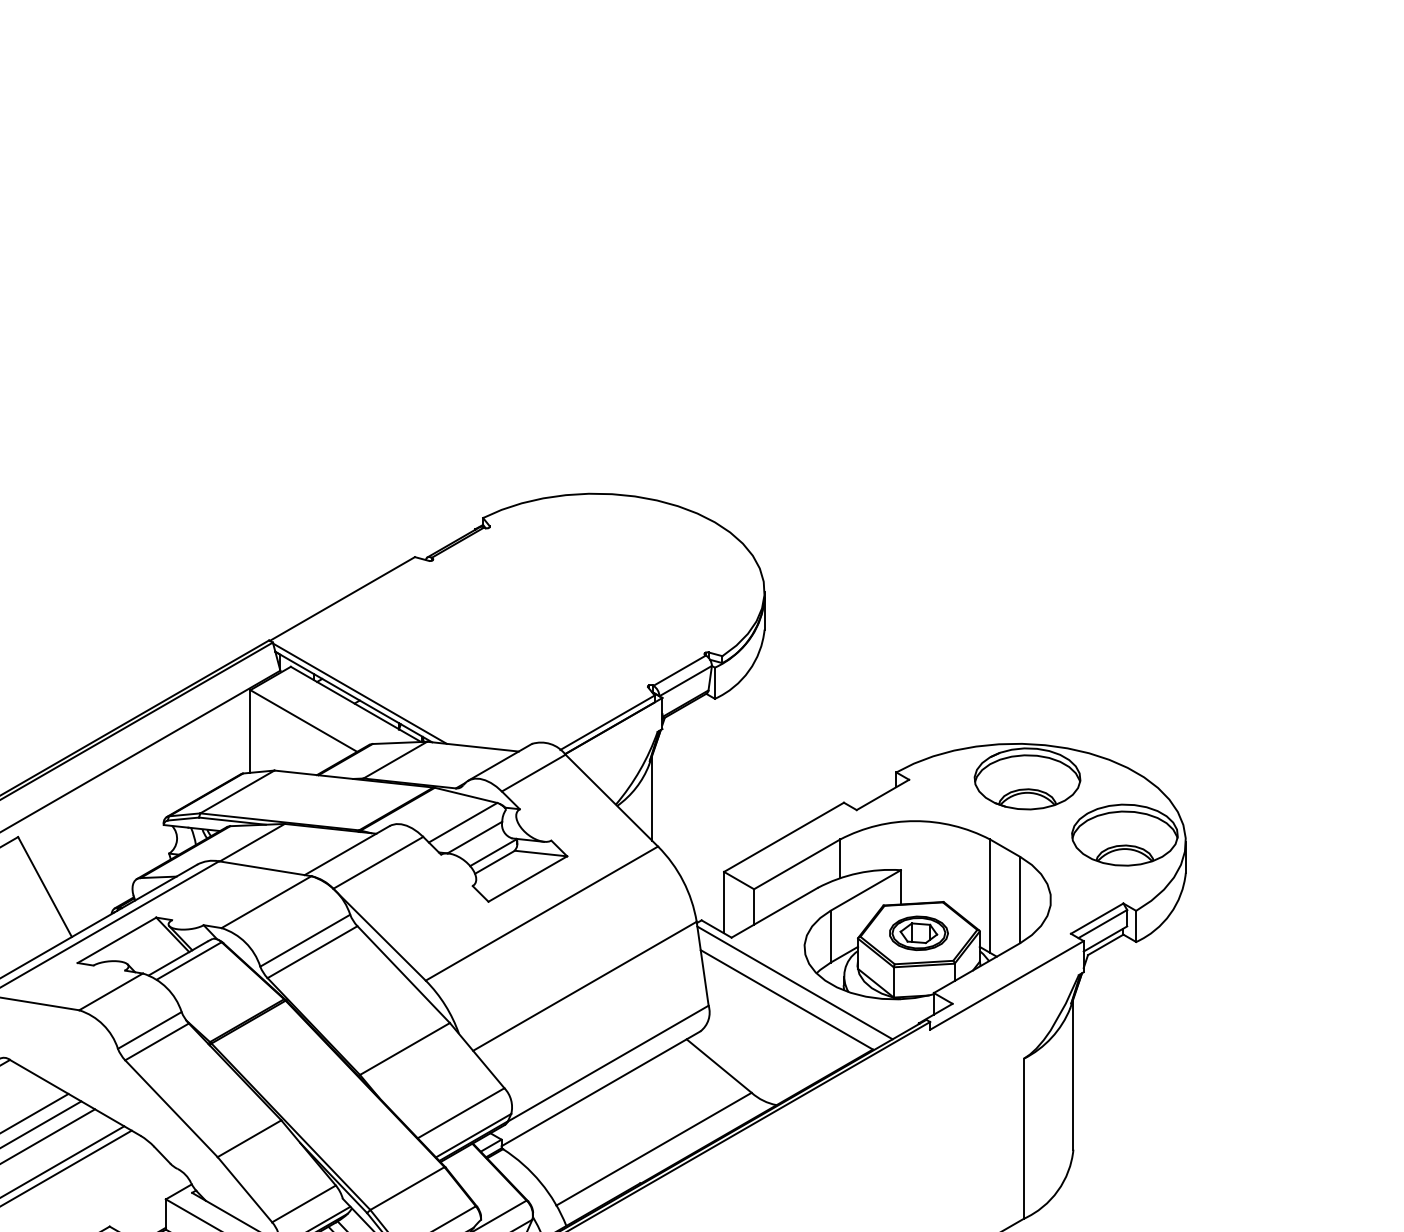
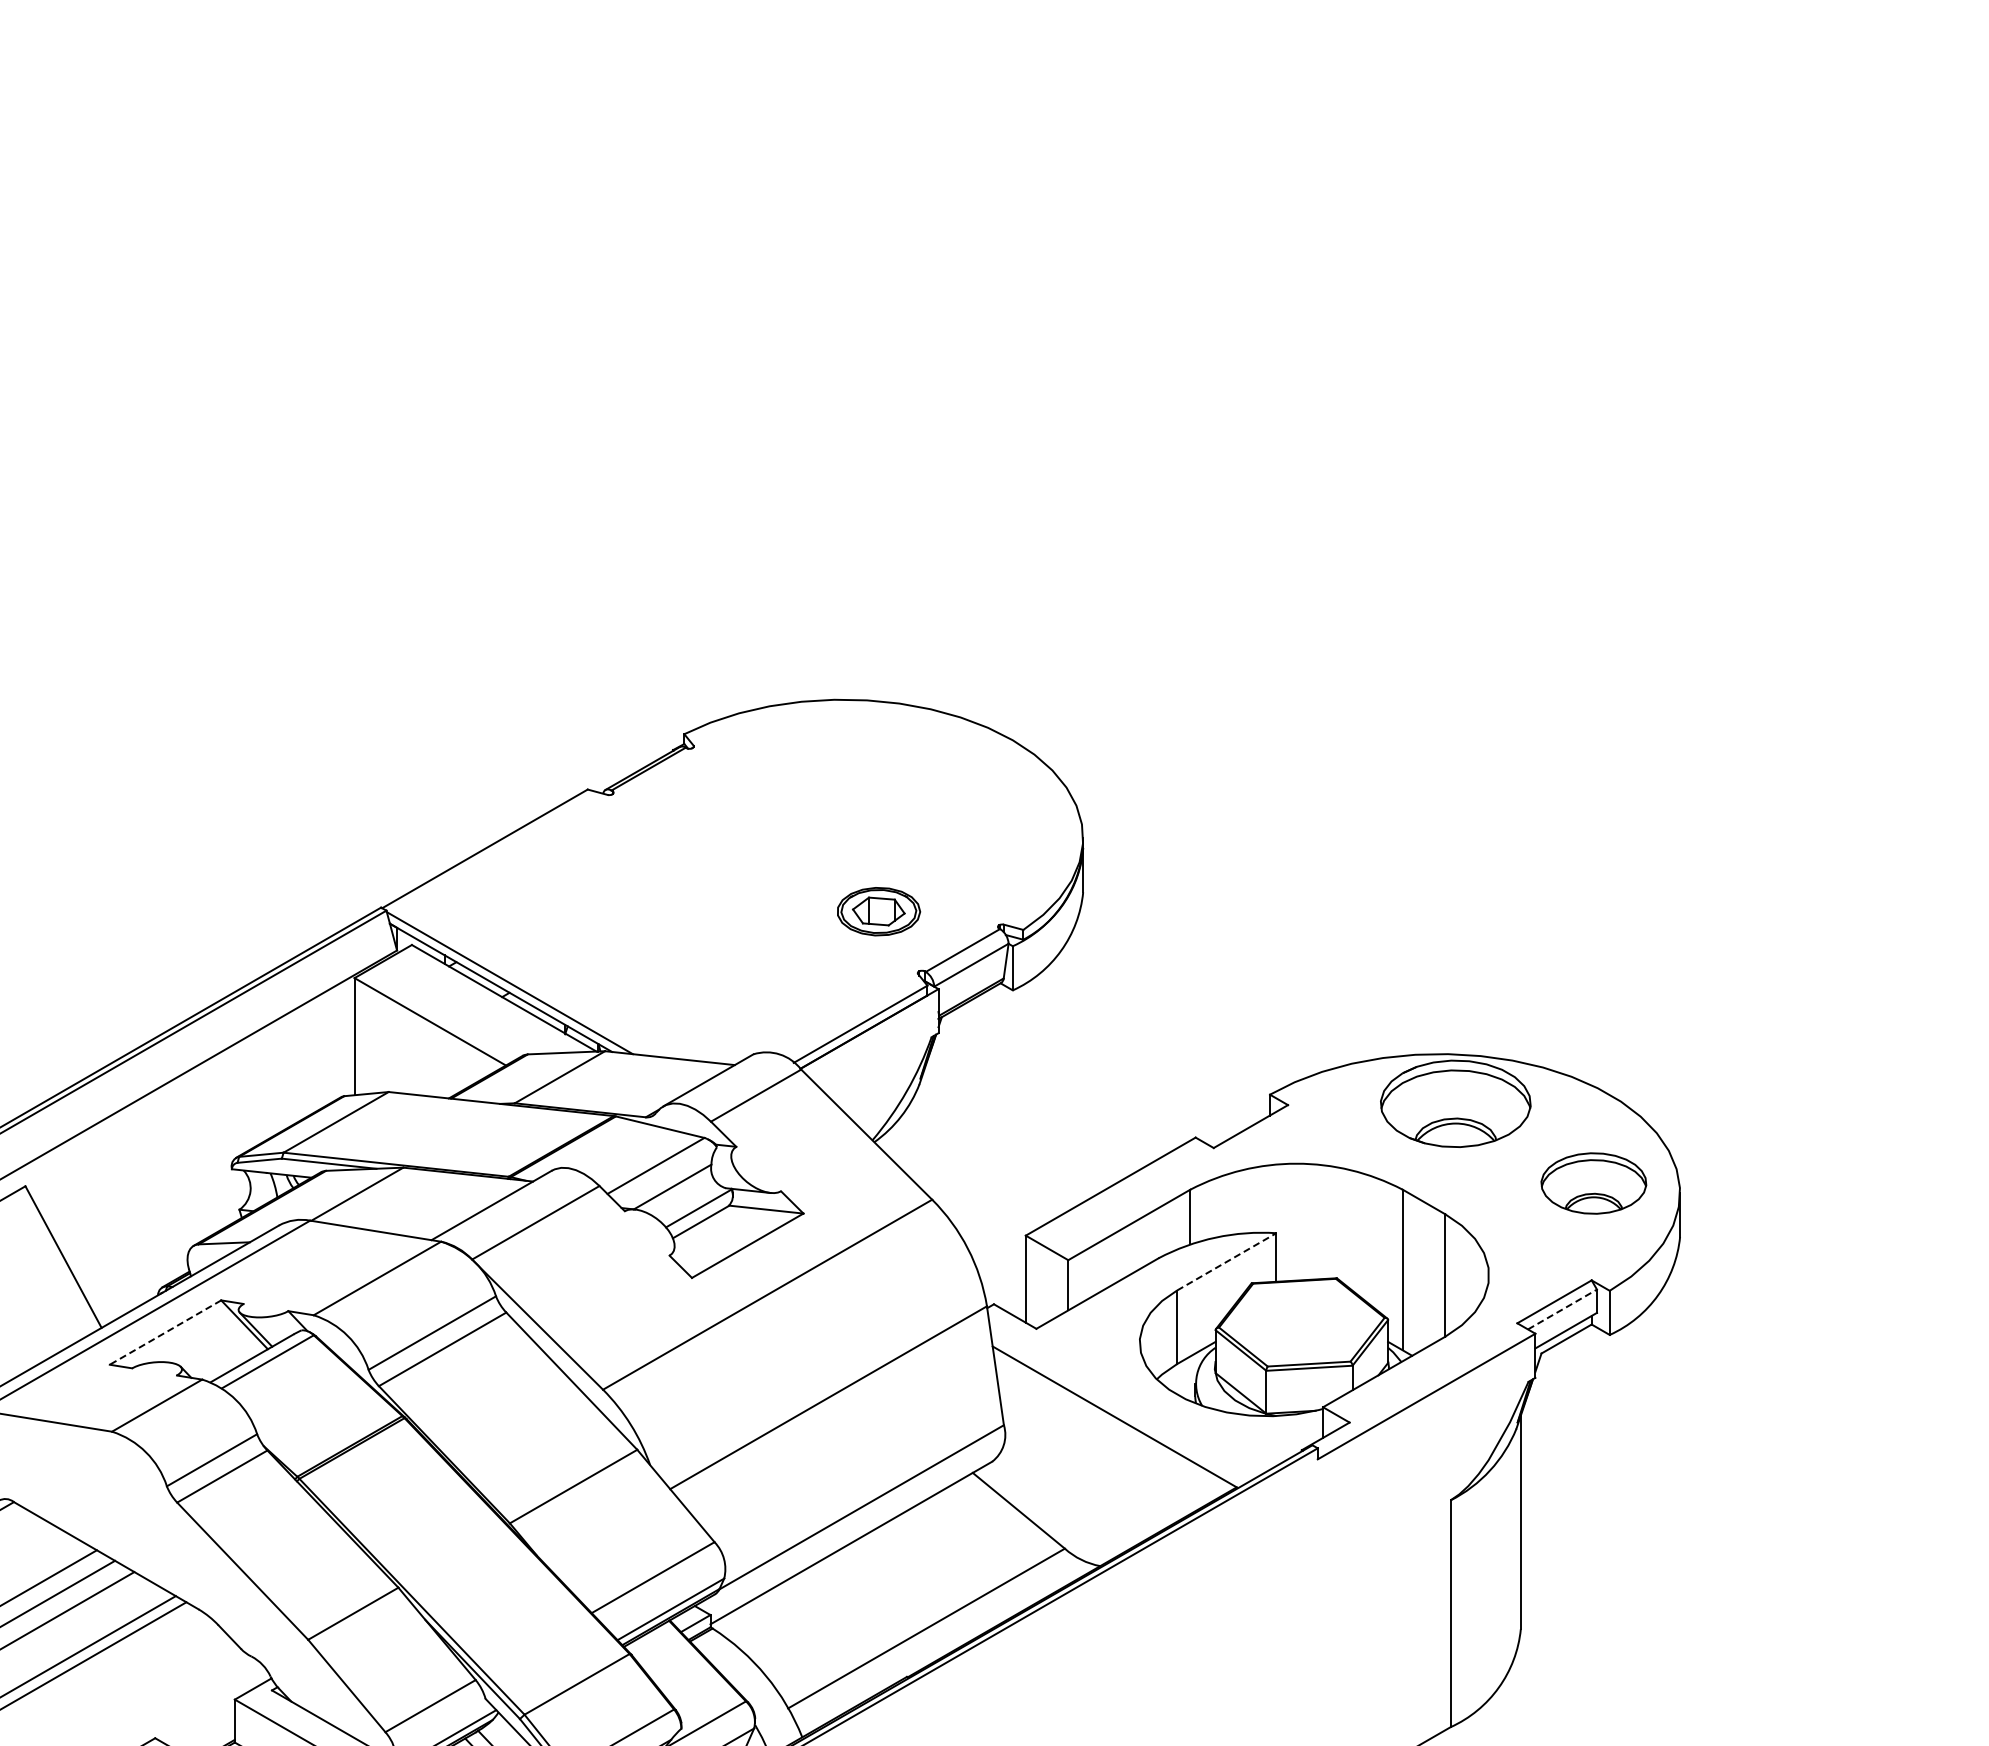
line: (651, 798) -> (923, 1131), removed
part: (1124, 835) -> (1593, 1183), size x0.7
line: (866, 890) -> (1227, 1261), solid -> dashed
line: (1102, 924) -> (1562, 1309), solid -> dashed
part: (919, 933) -> (879, 911), moved
line: (116, 940) -> (165, 1332), solid -> dashed
line: (794, 982) -> (1125, 1392), removed

